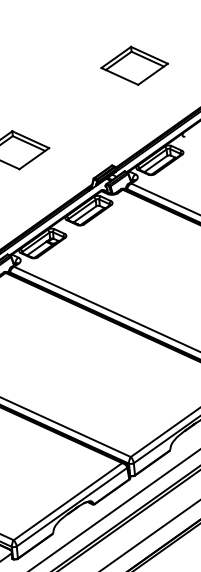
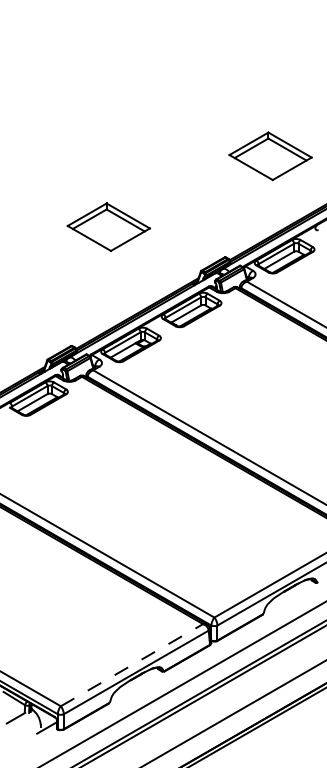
part: (134, 66) -> (270, 156), moved
line: (68, 501) -> (132, 664), solid -> dashed

